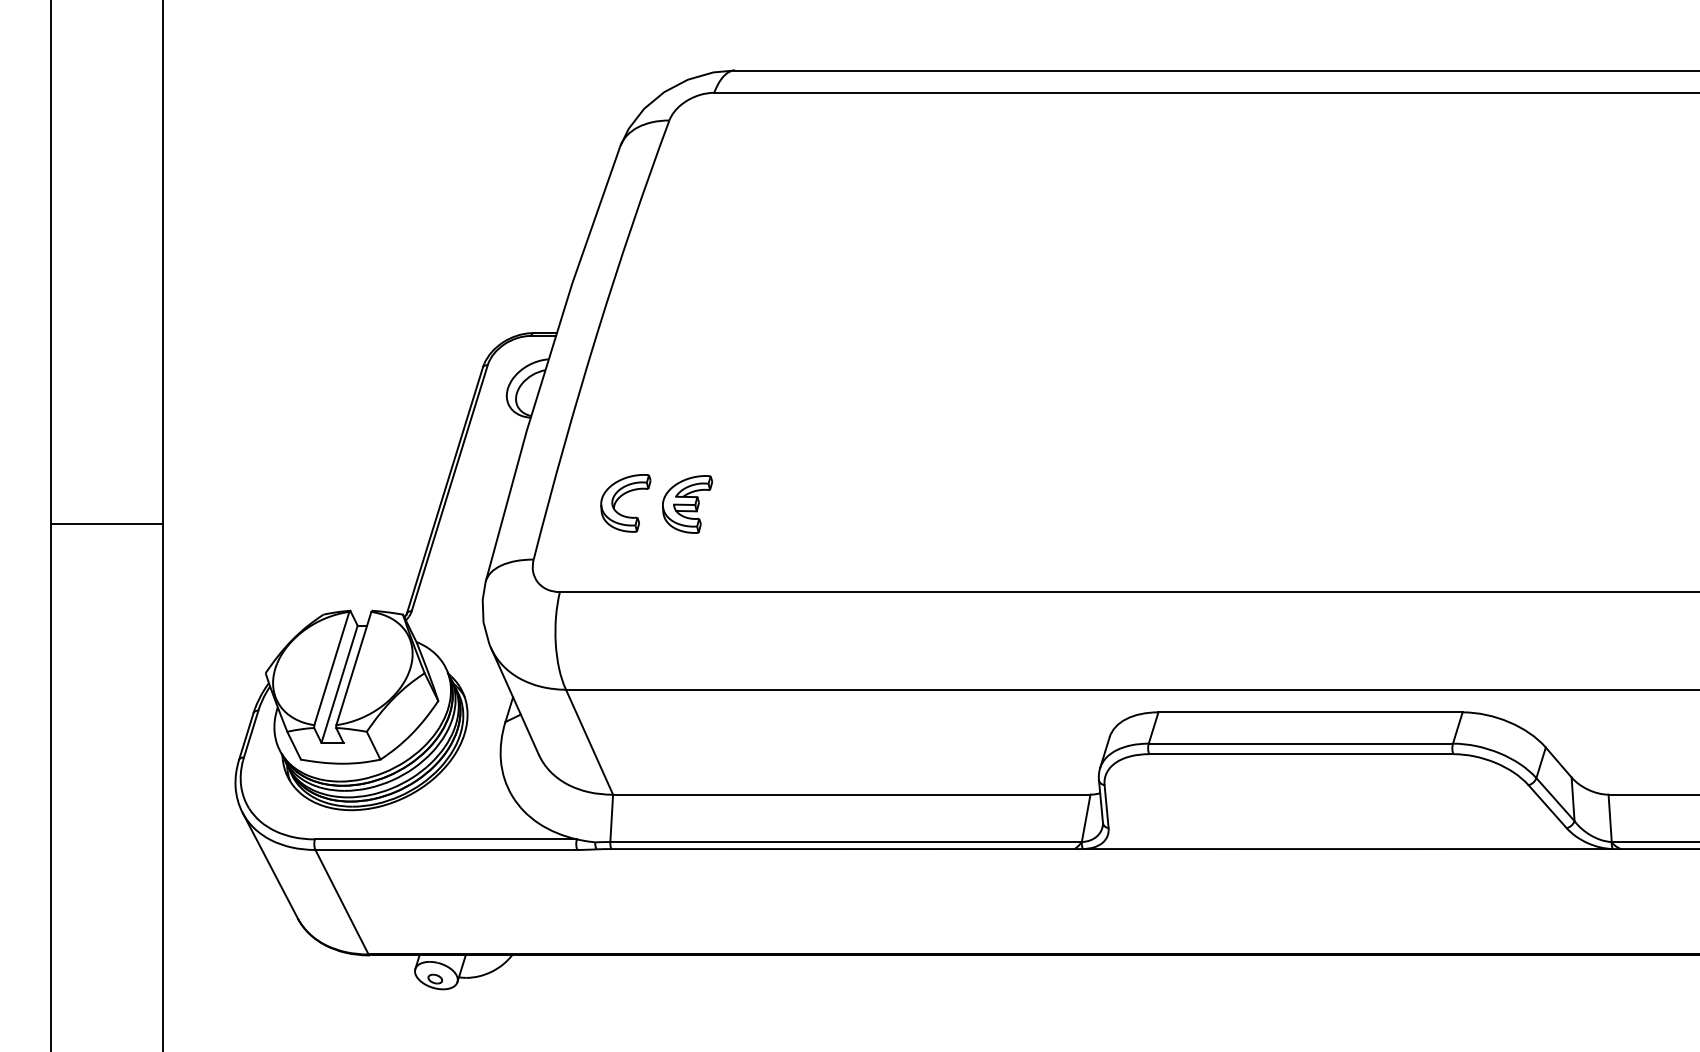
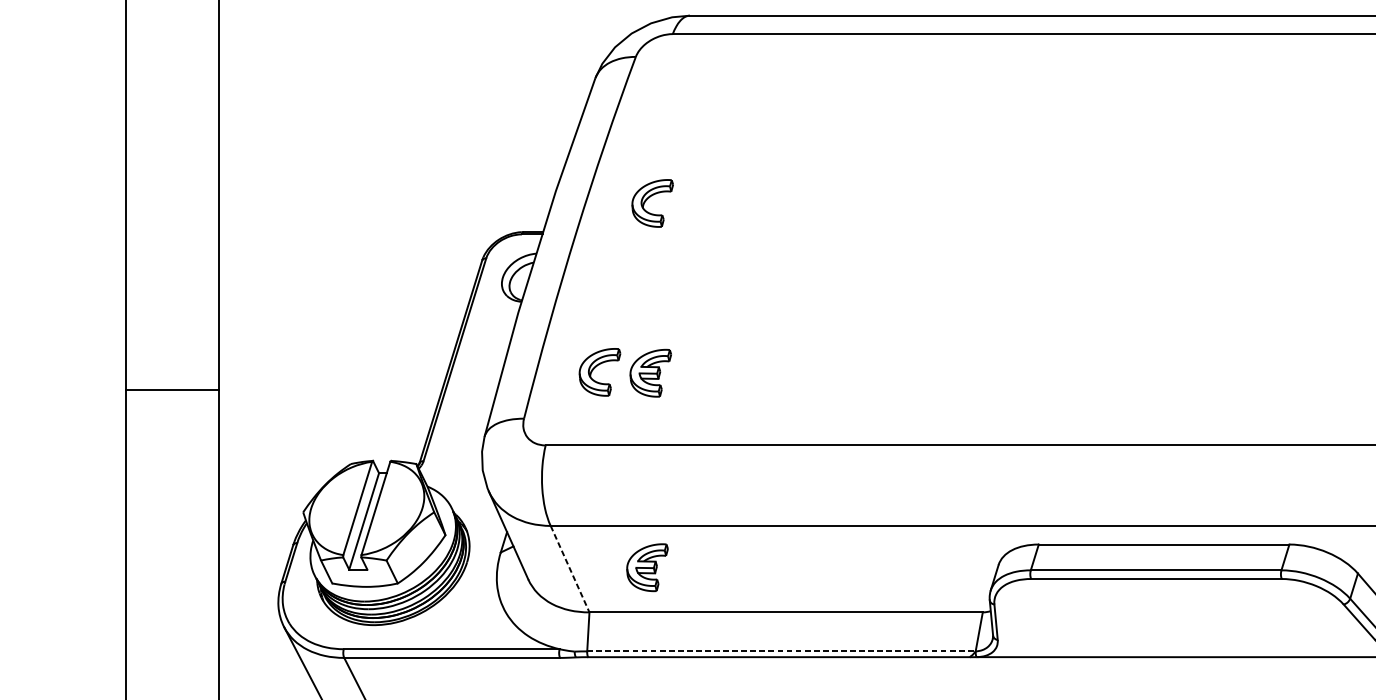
part: (686, 291) -> (649, 197), added
part: (683, 740) -> (647, 567), added
line: (589, 742) -> (570, 569), solid -> dashed
line: (846, 842) -> (781, 651), solid -> dashed

